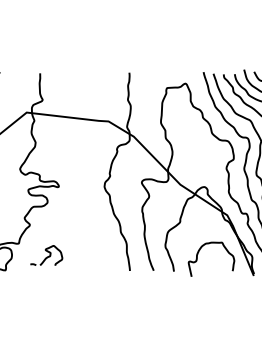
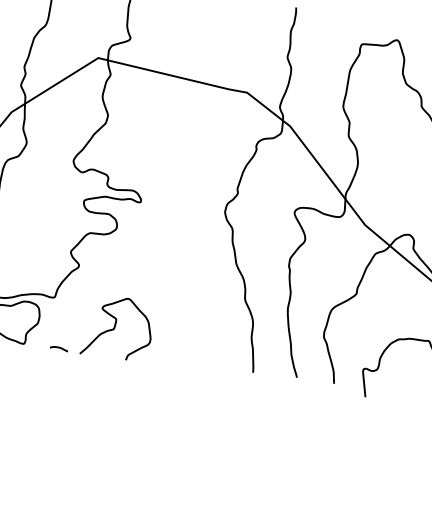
part: (46, 255) -> (102, 325), size x1.67

